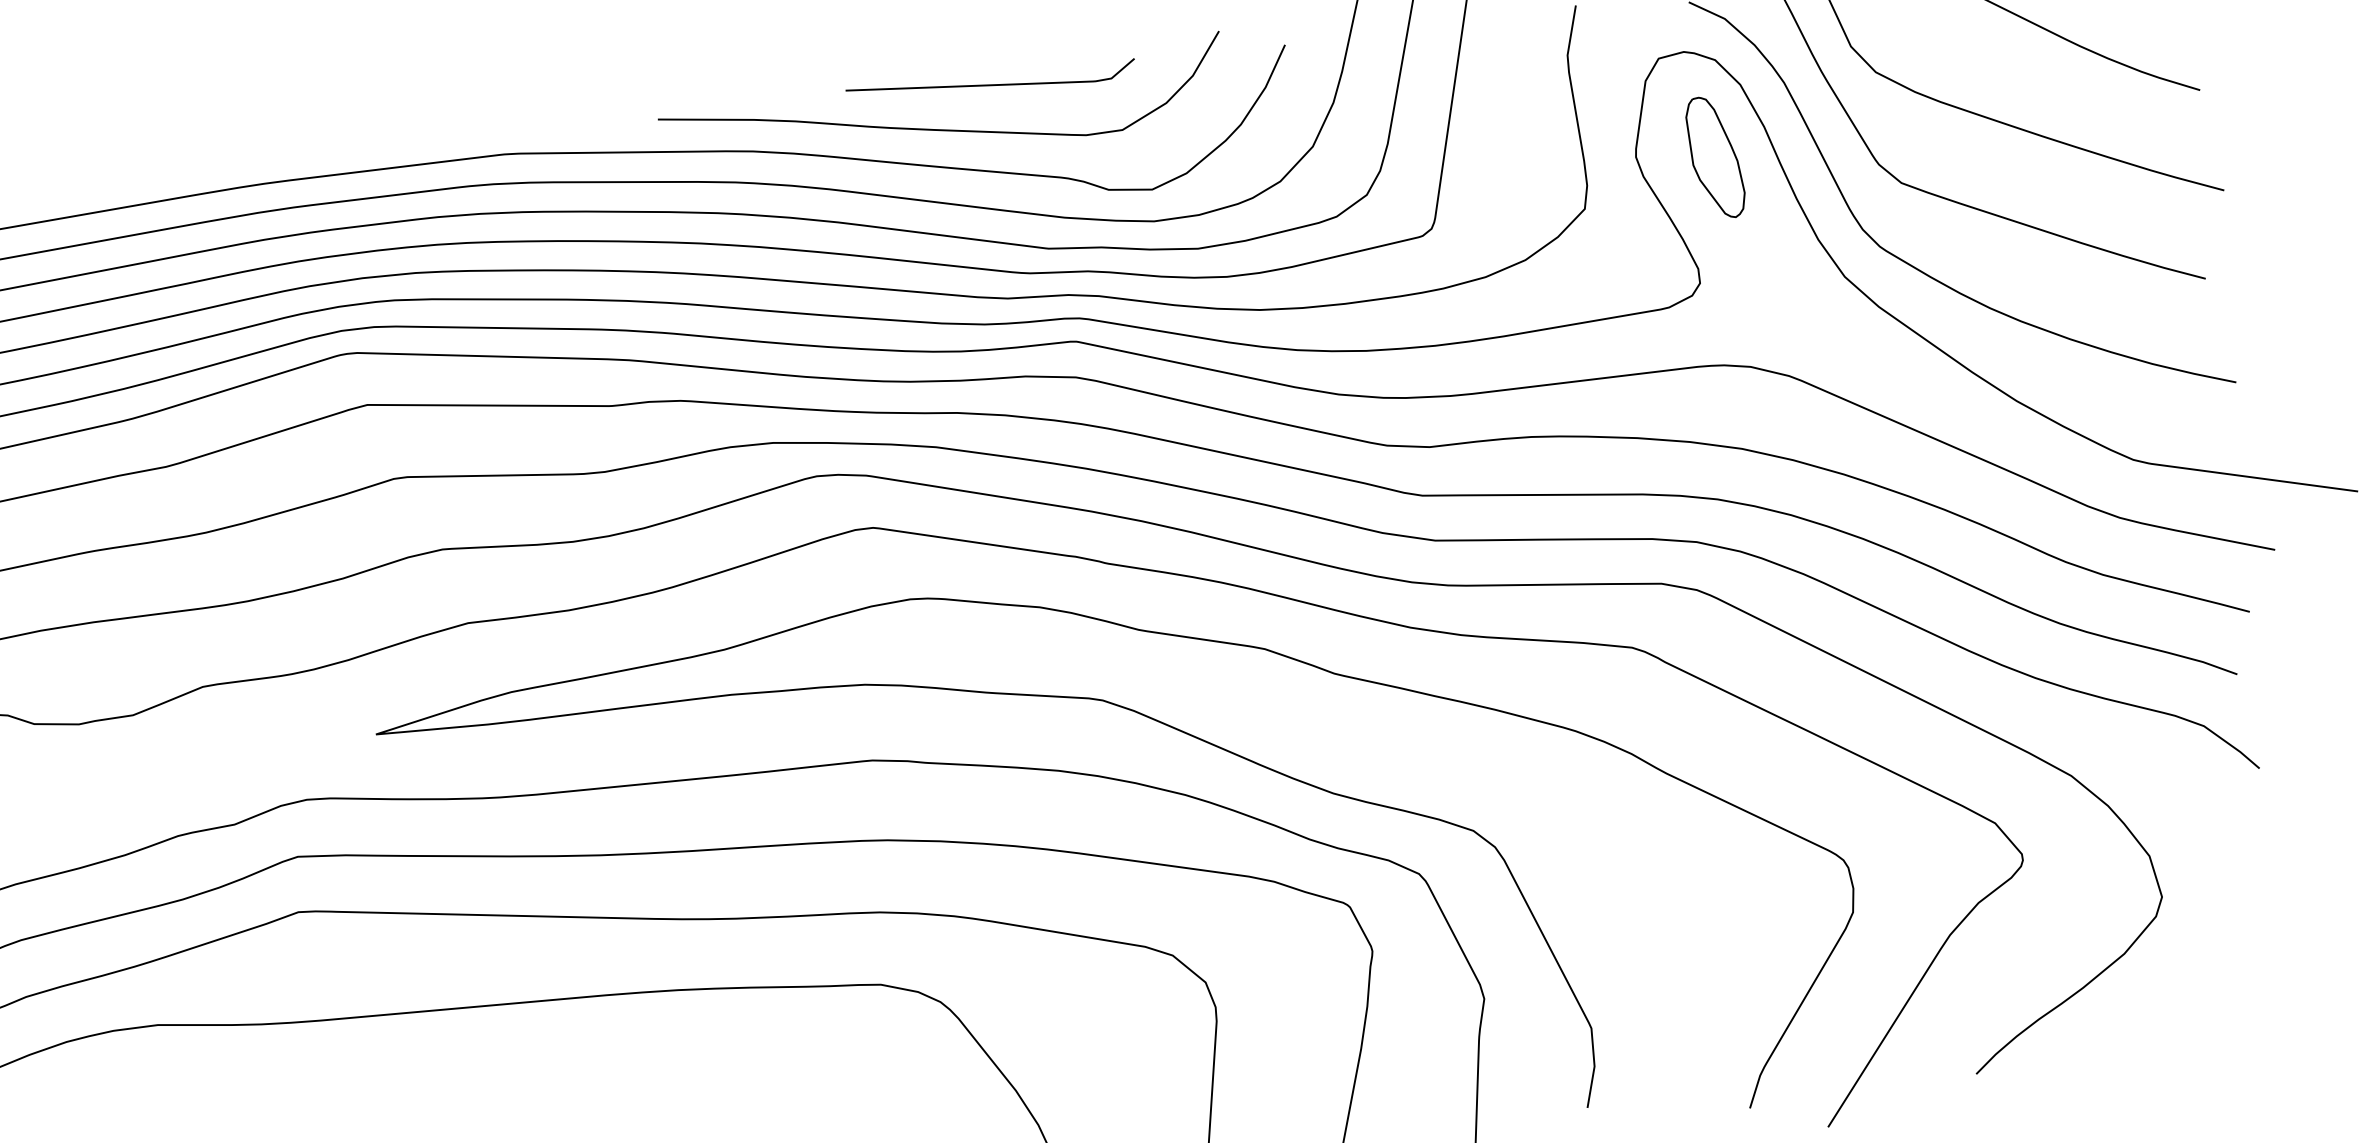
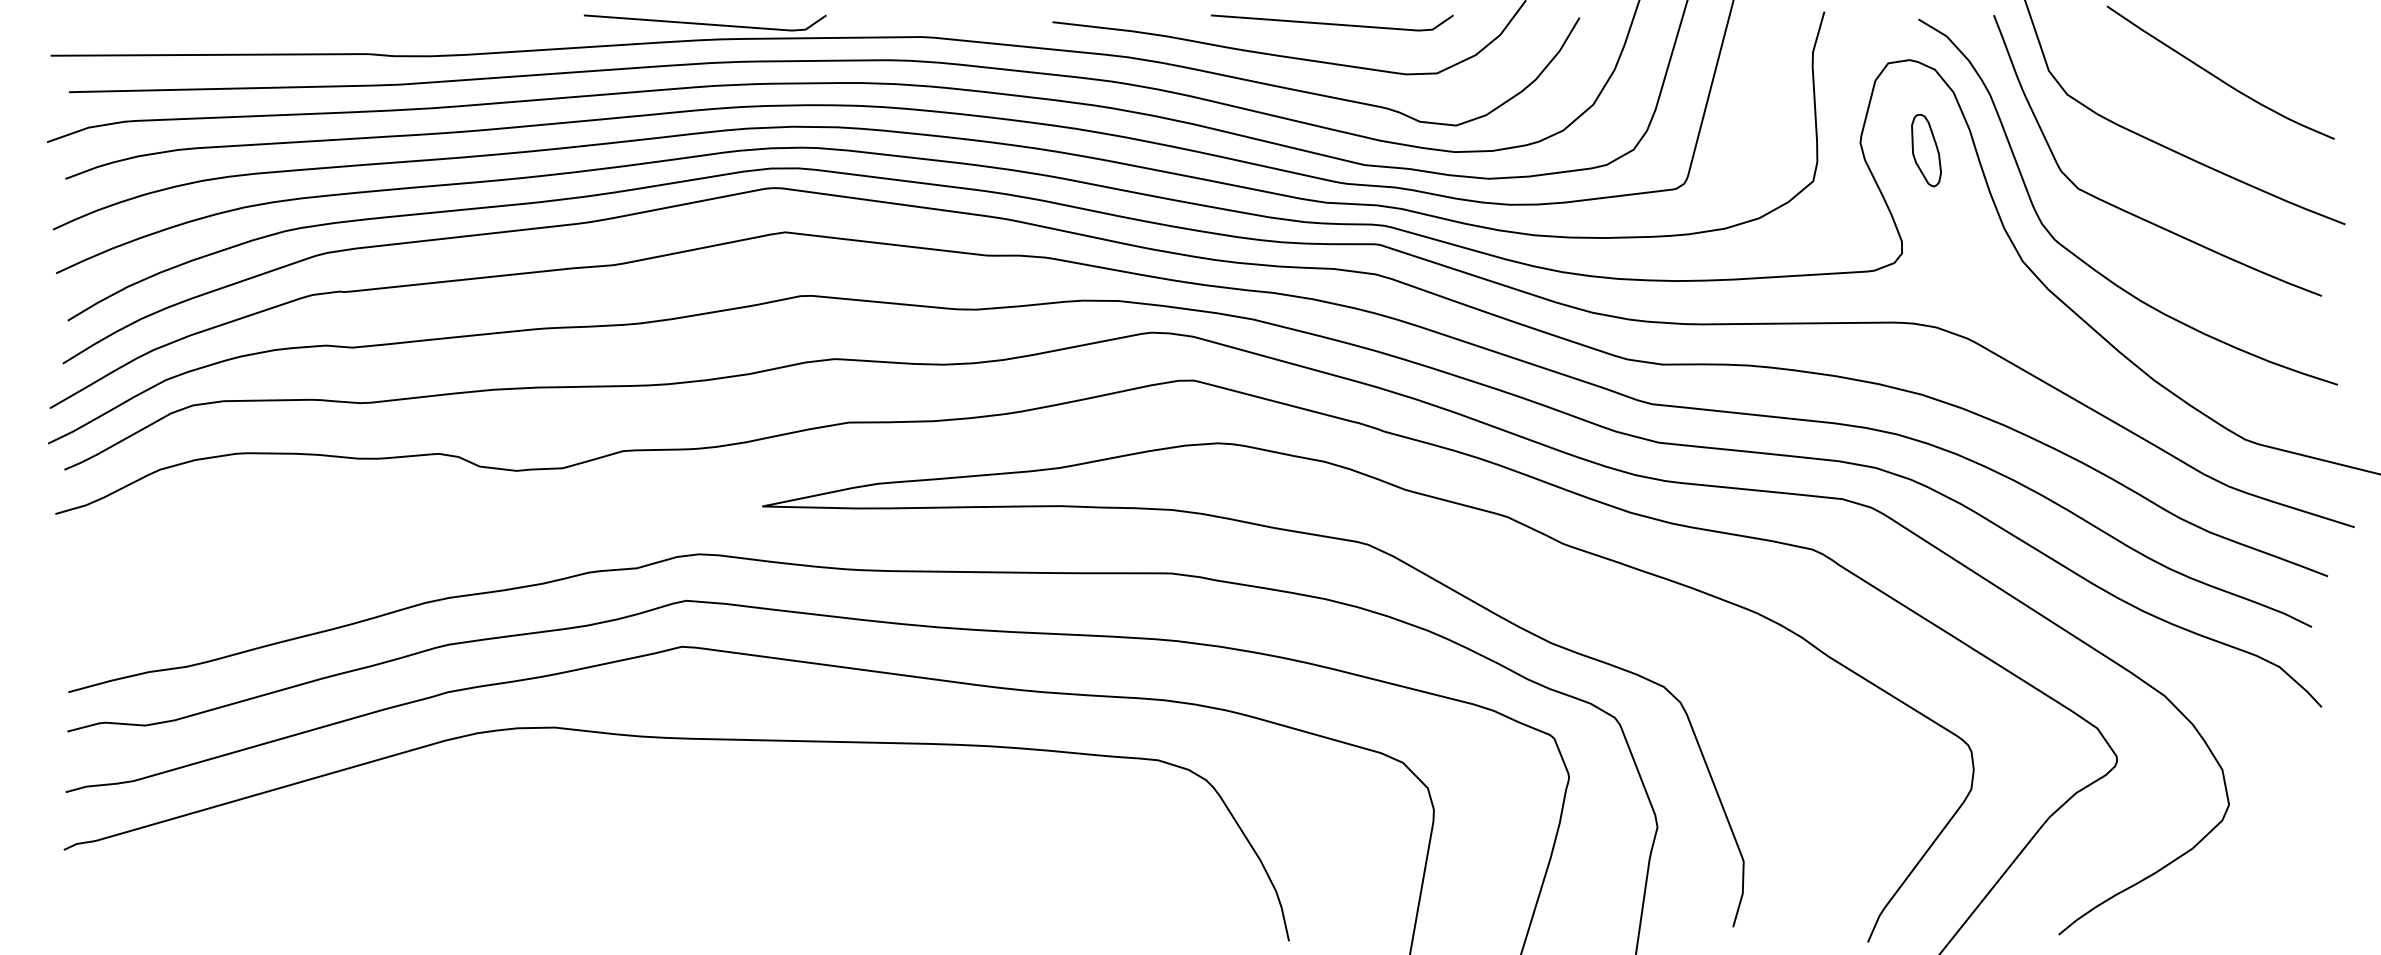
part: (1715, 157) -> (1926, 150), size x0.7
line: (243, 166) -> (704, 23), added

